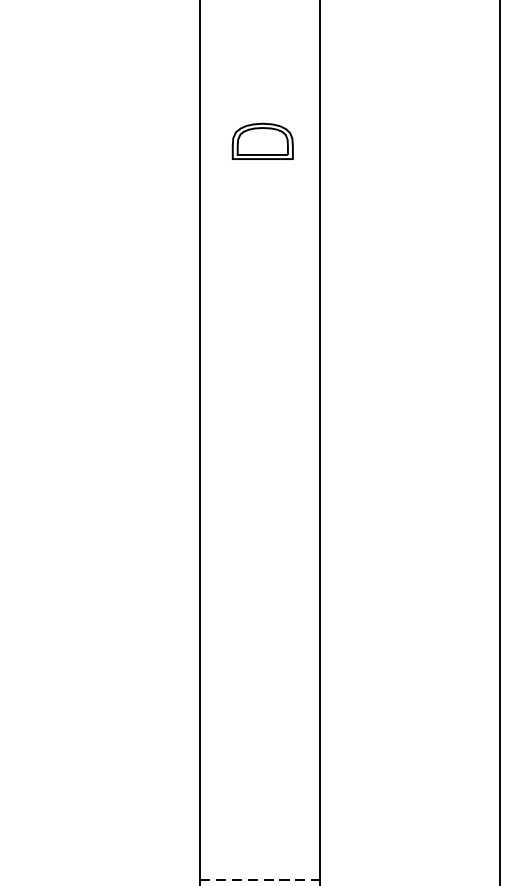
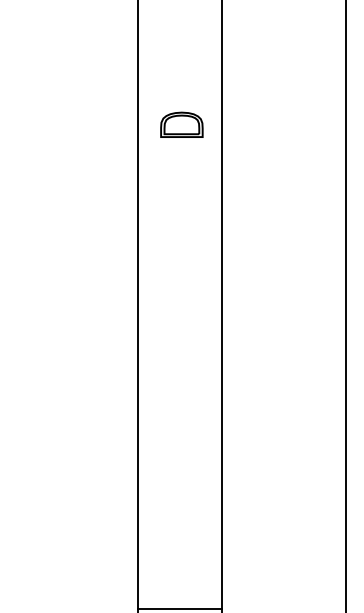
part: (262, 140) -> (181, 124), moved
line: (259, 879) -> (179, 608), dashed -> solid

